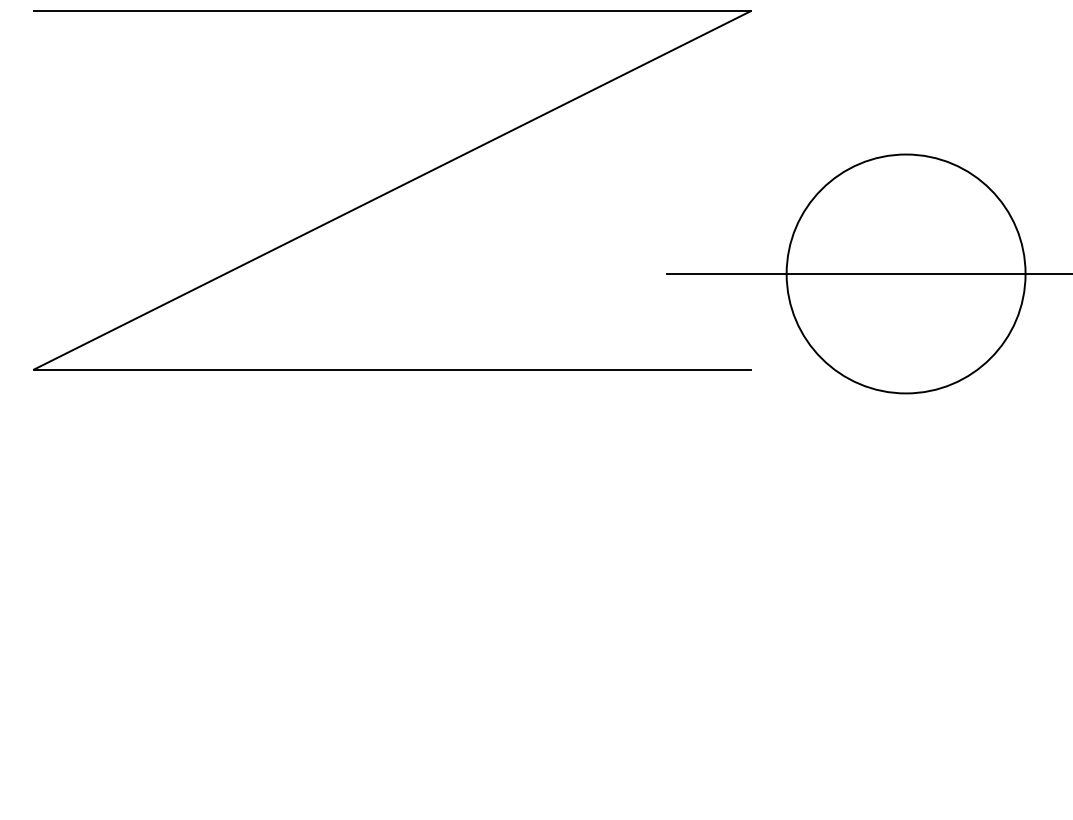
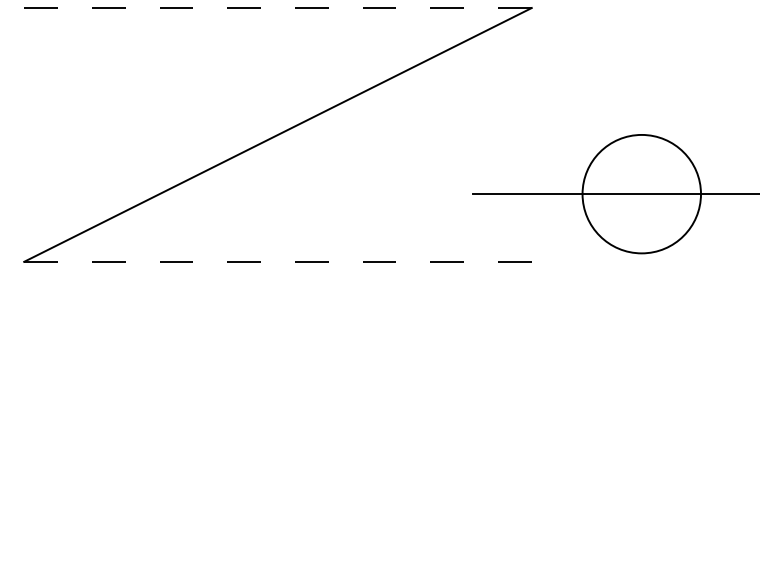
line: (391, 11) -> (277, 8), solid -> dashed
circle: (905, 273) -> (641, 193), size x0.7
line: (391, 369) -> (277, 261), solid -> dashed

